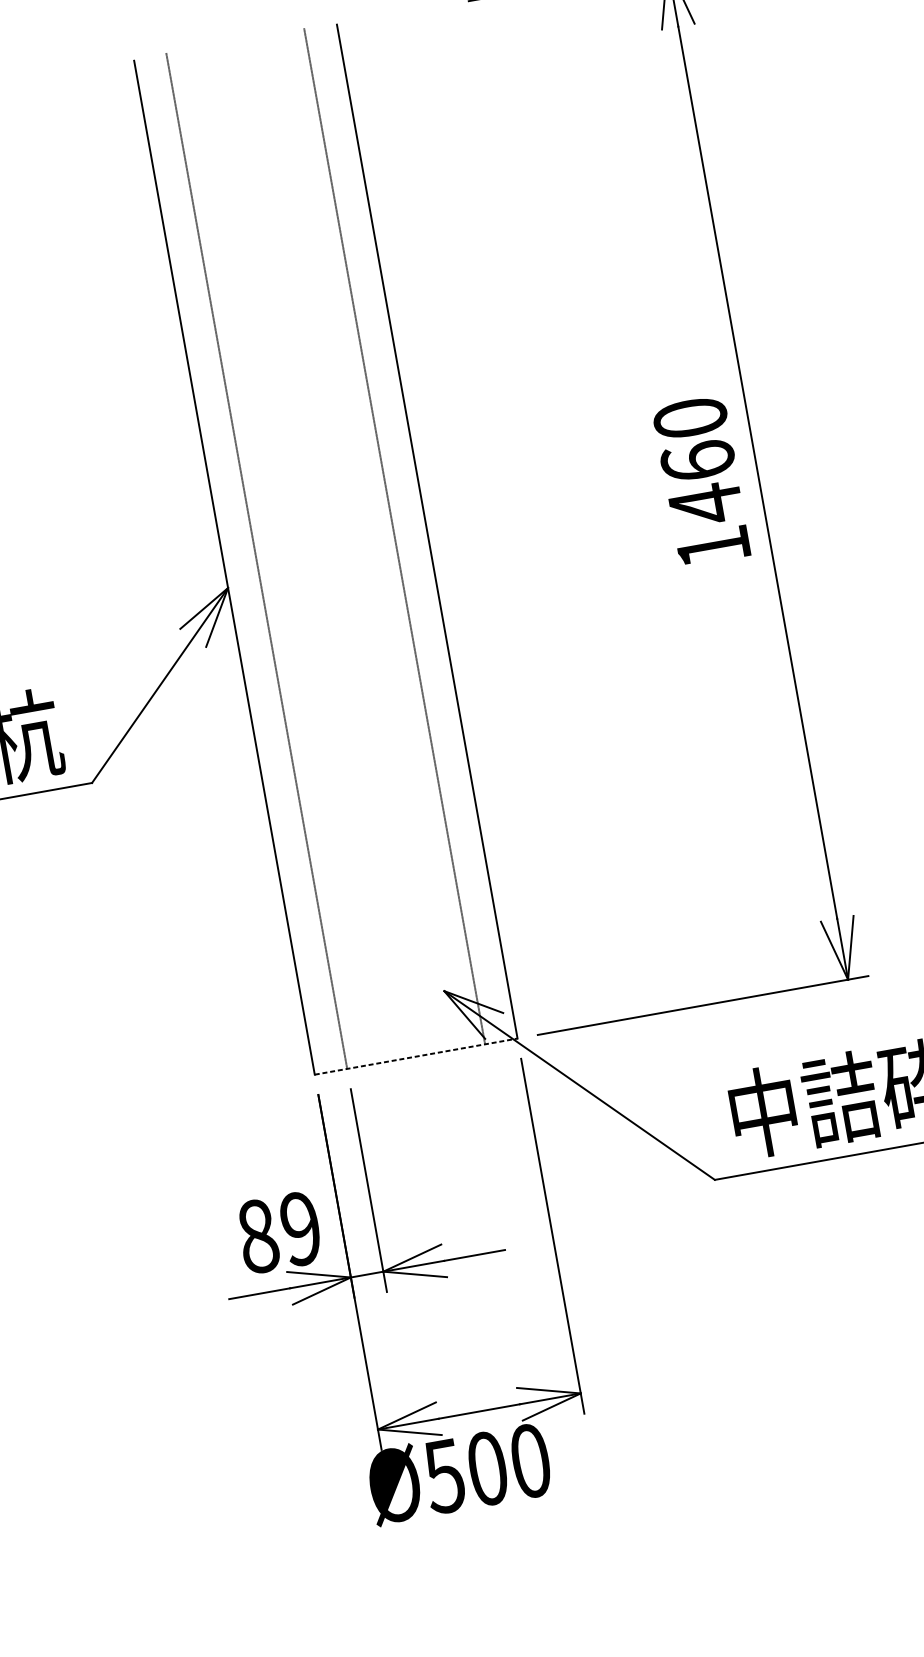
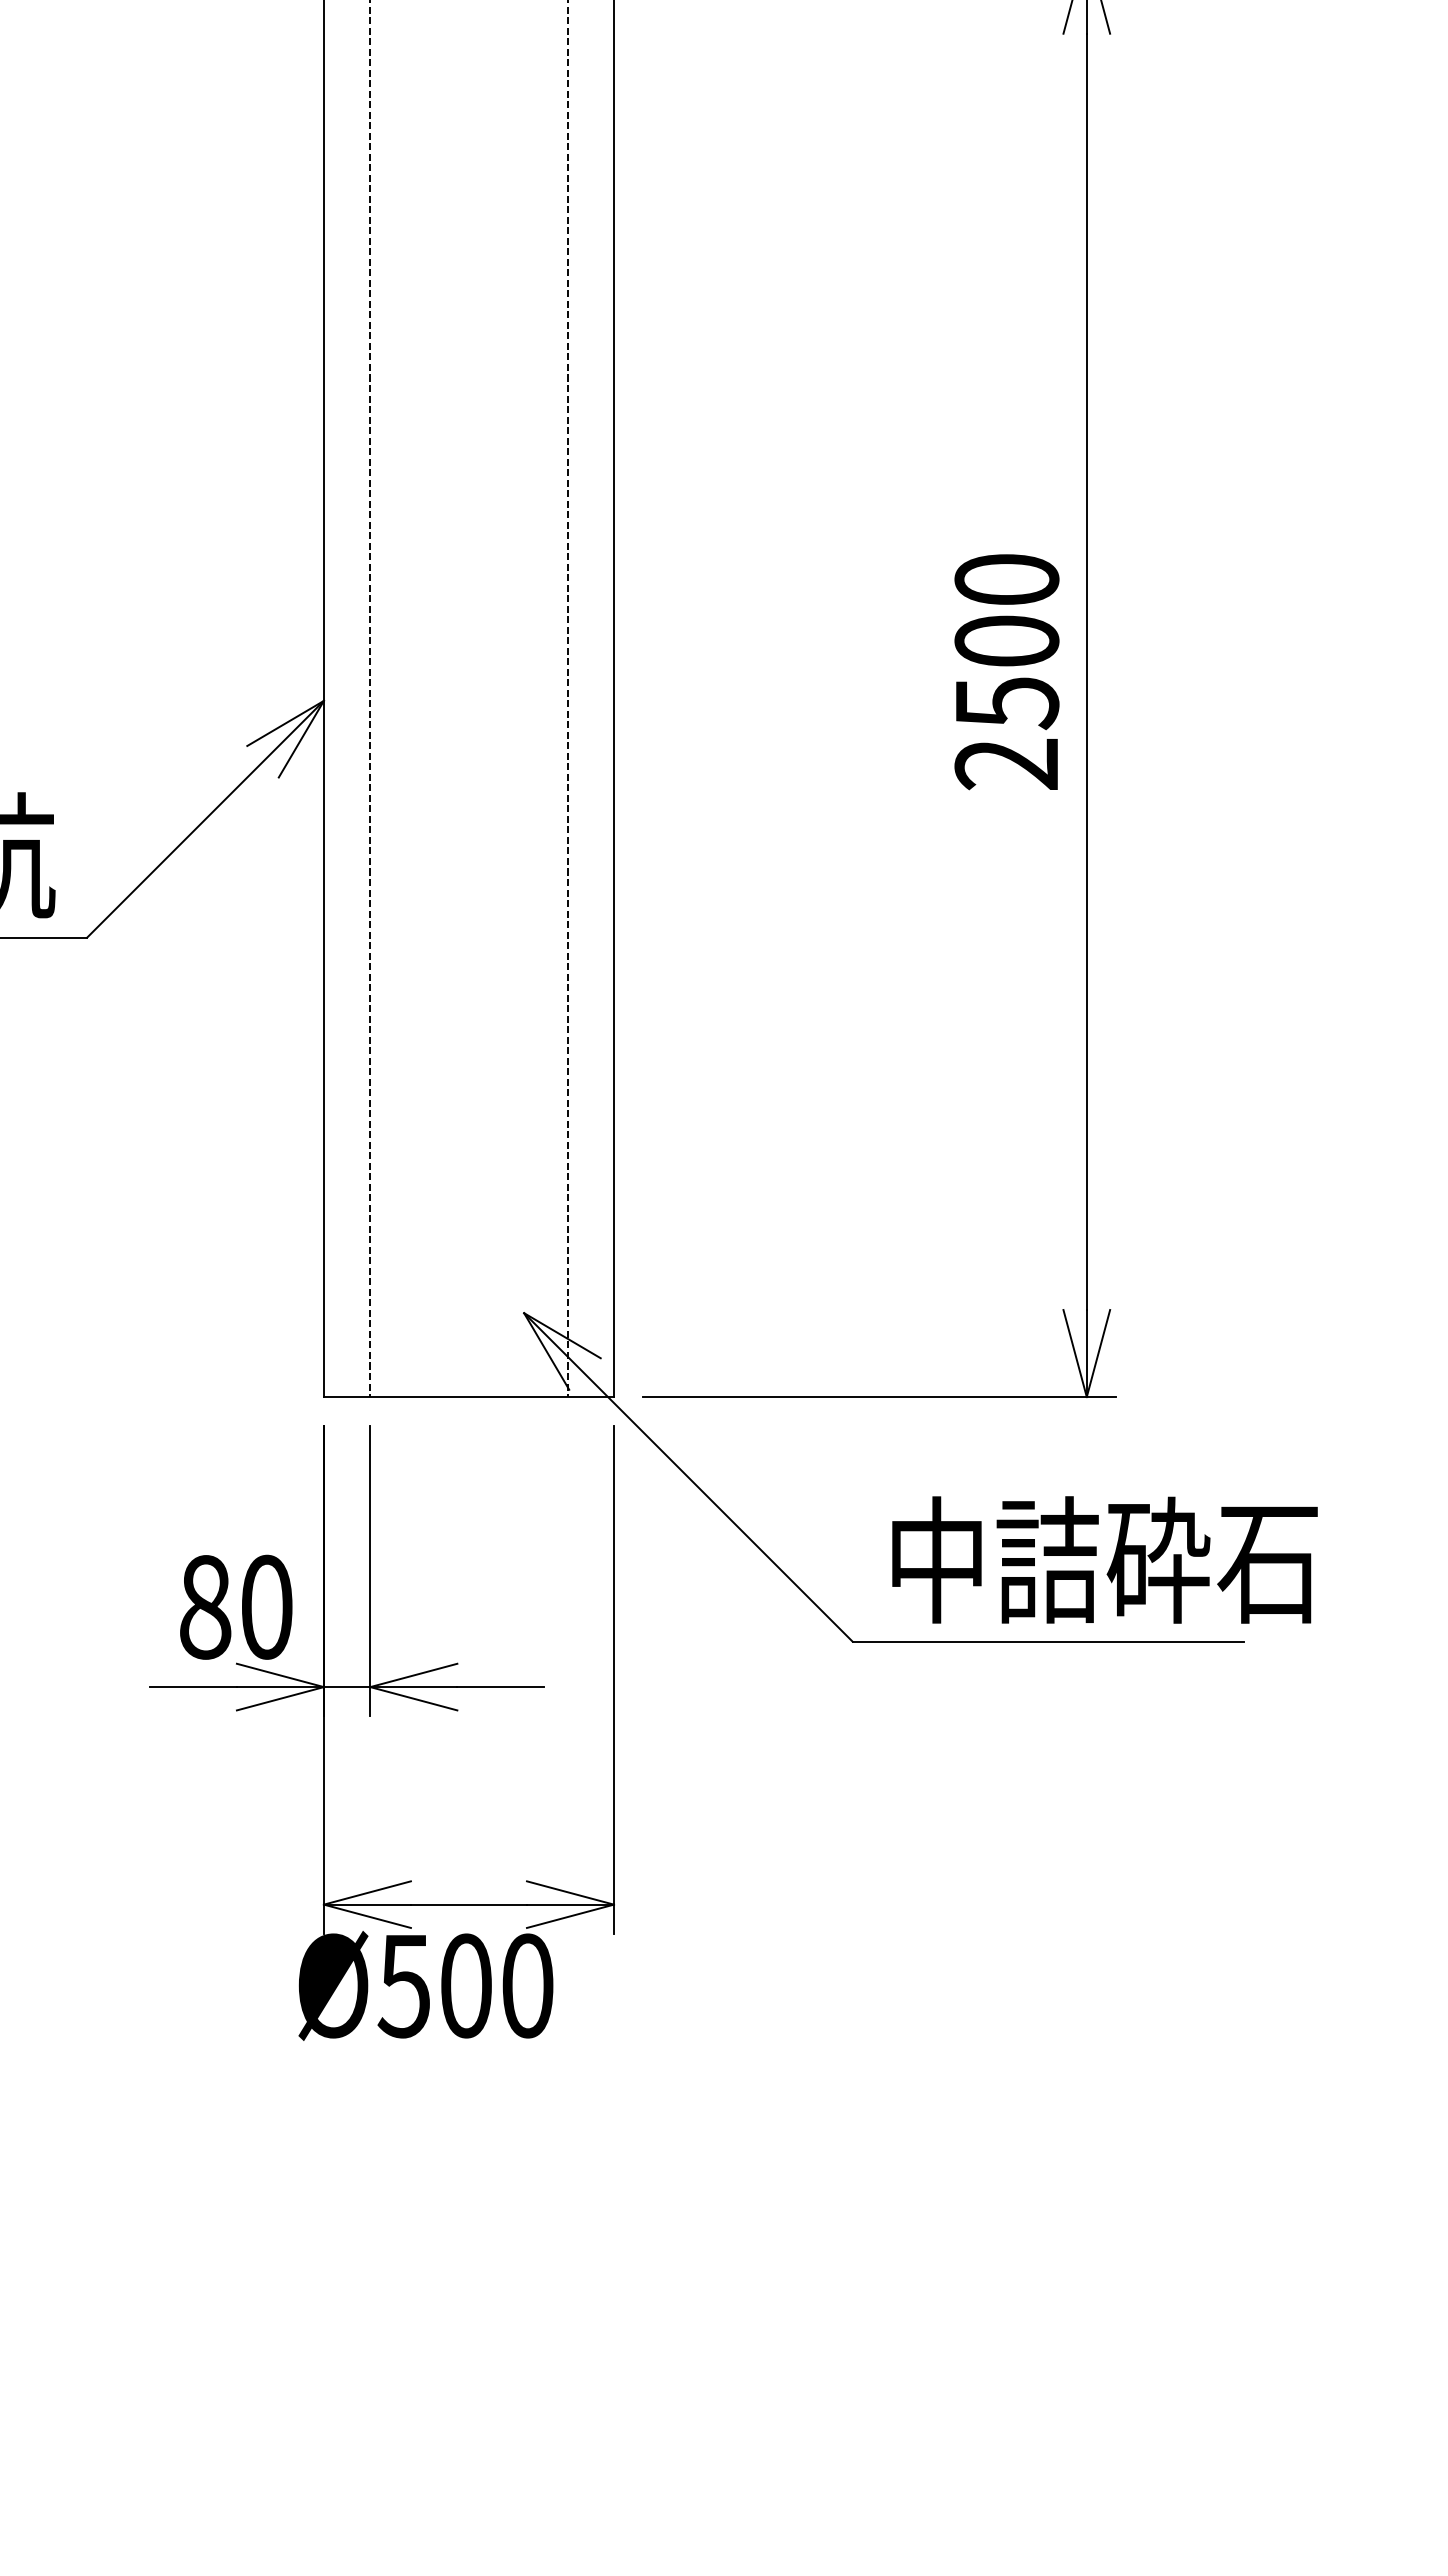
text: (705, 504) -> (1006, 702), 1460 -> 2500
line: (416, 1056) -> (469, 1397), dashed -> solid
text: (300, 1228) -> (266, 1606), 89 -> 80

